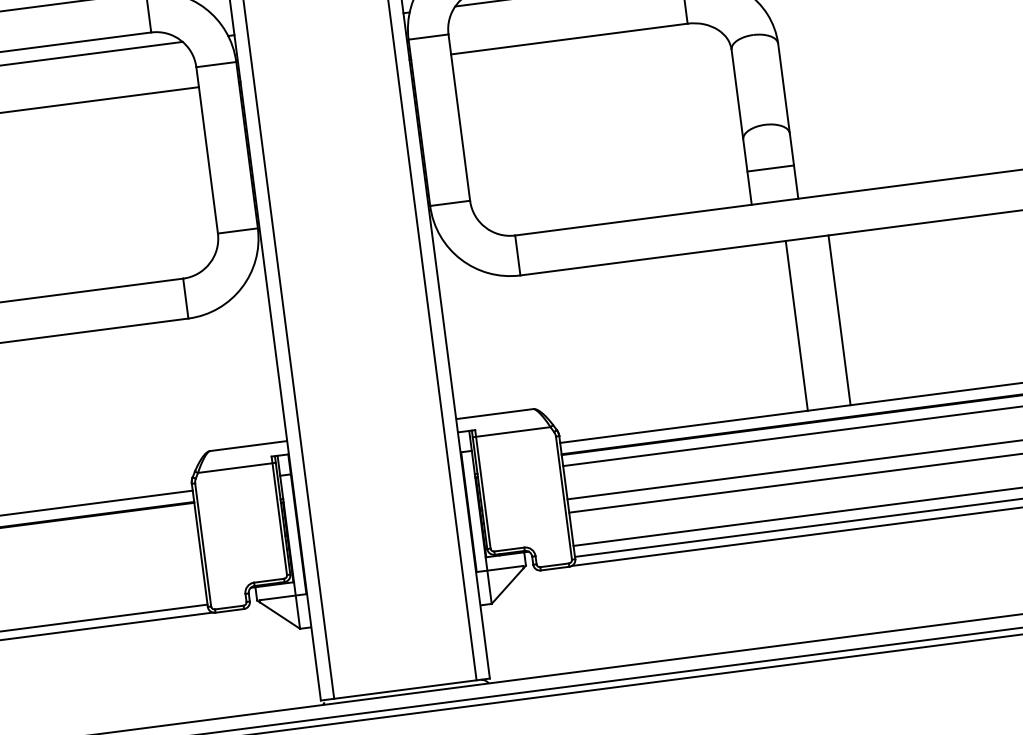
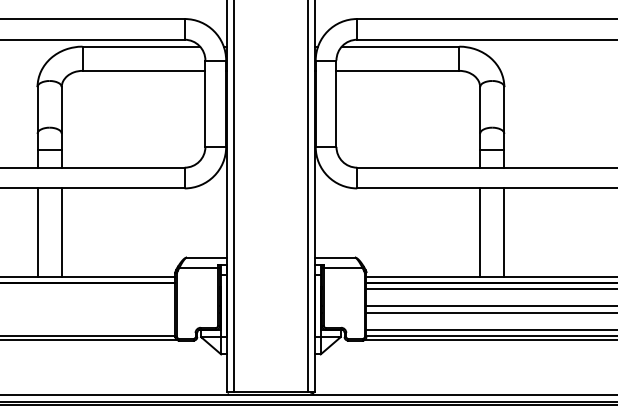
line: (839, 320) -> (504, 232), moved
line: (797, 325) -> (480, 232), moved

